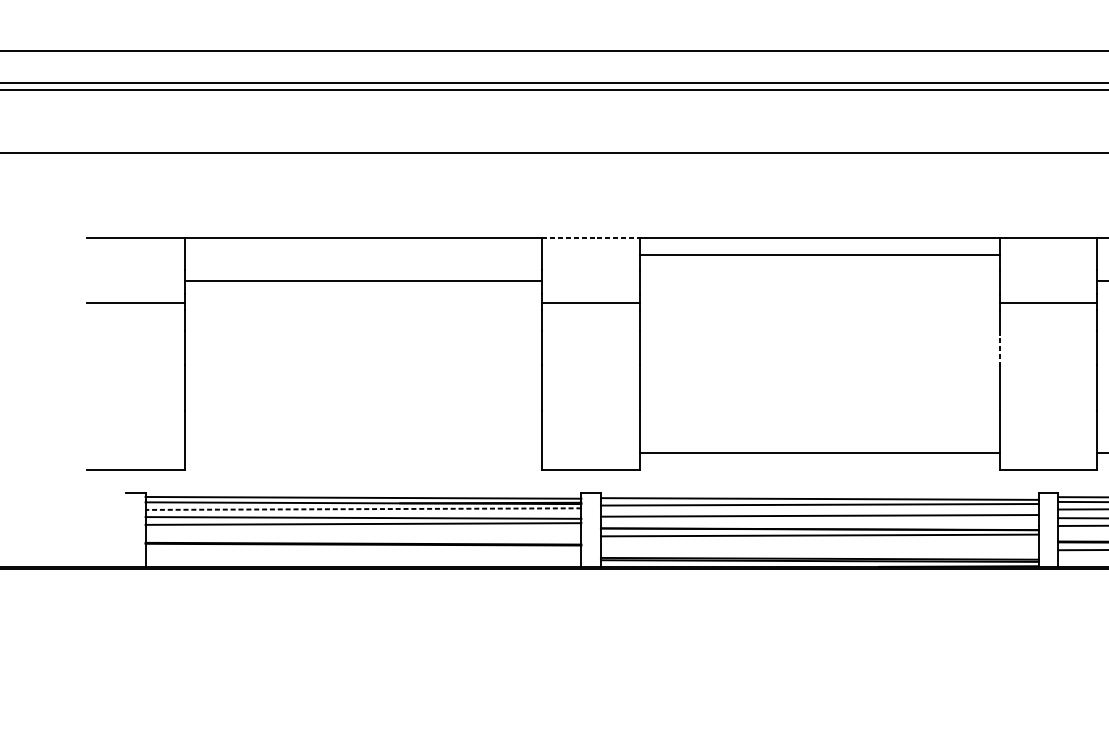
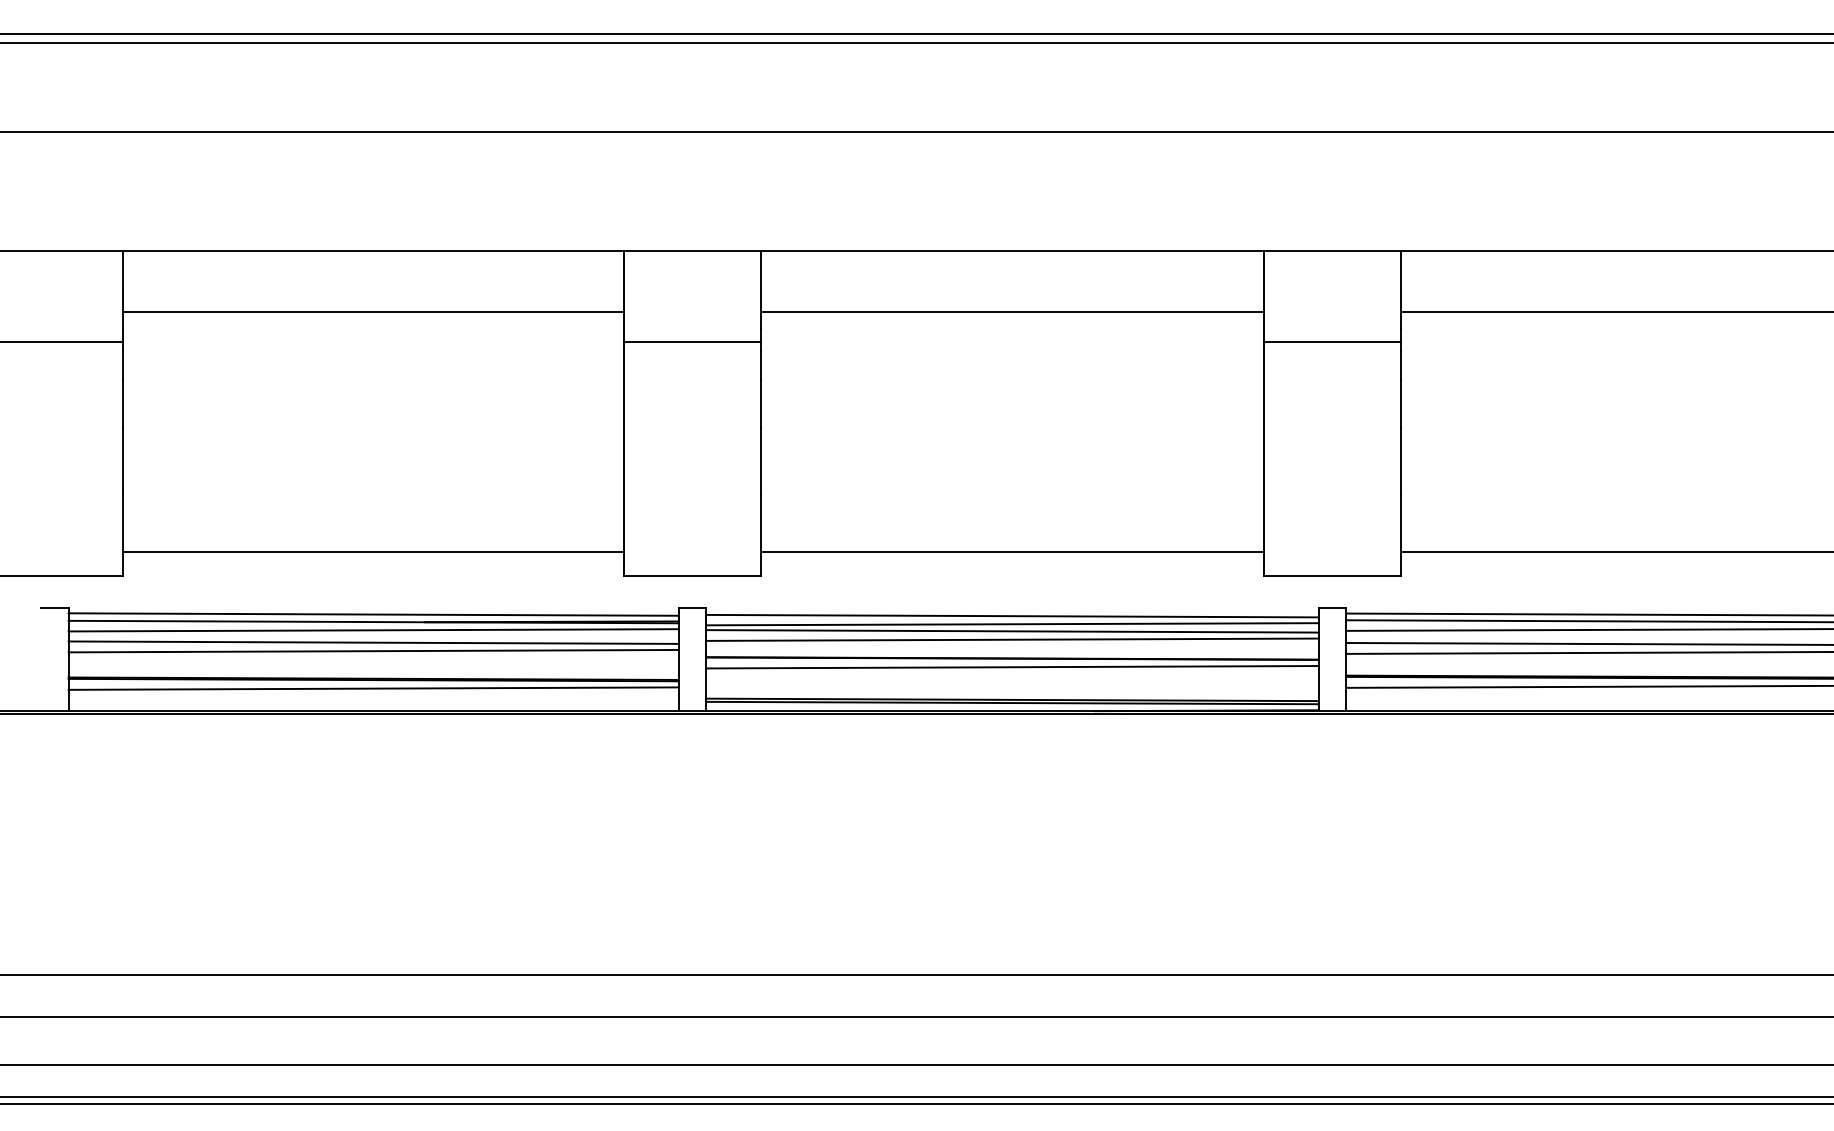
line: (591, 237) -> (692, 250), dashed -> solid
line: (819, 254) -> (1012, 311), moved
line: (999, 347) -> (1264, 404), dashed -> solid
line: (363, 452) -> (373, 551), added
line: (363, 509) -> (373, 630), dashed -> solid
line: (819, 509) -> (1012, 631), added
line: (363, 550) -> (373, 688), added

